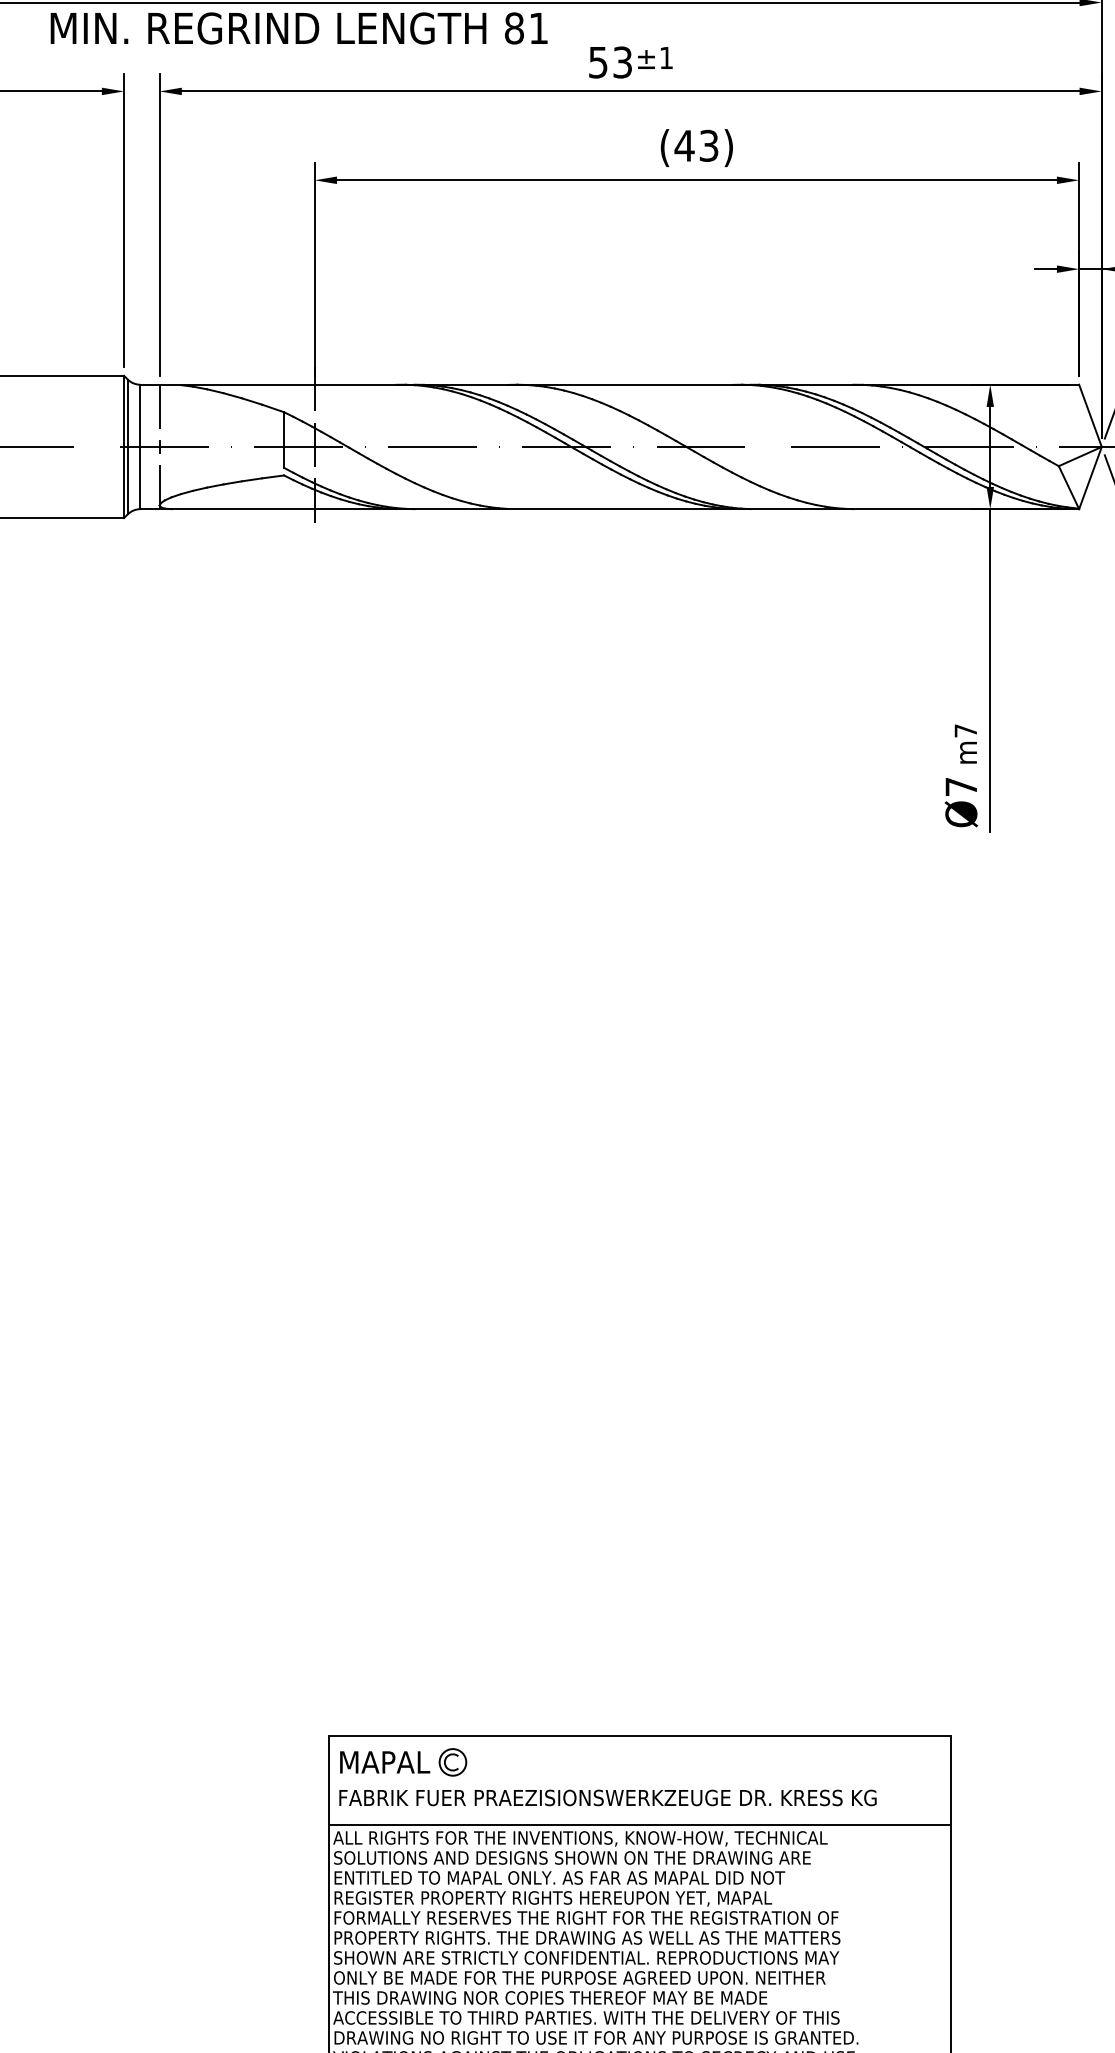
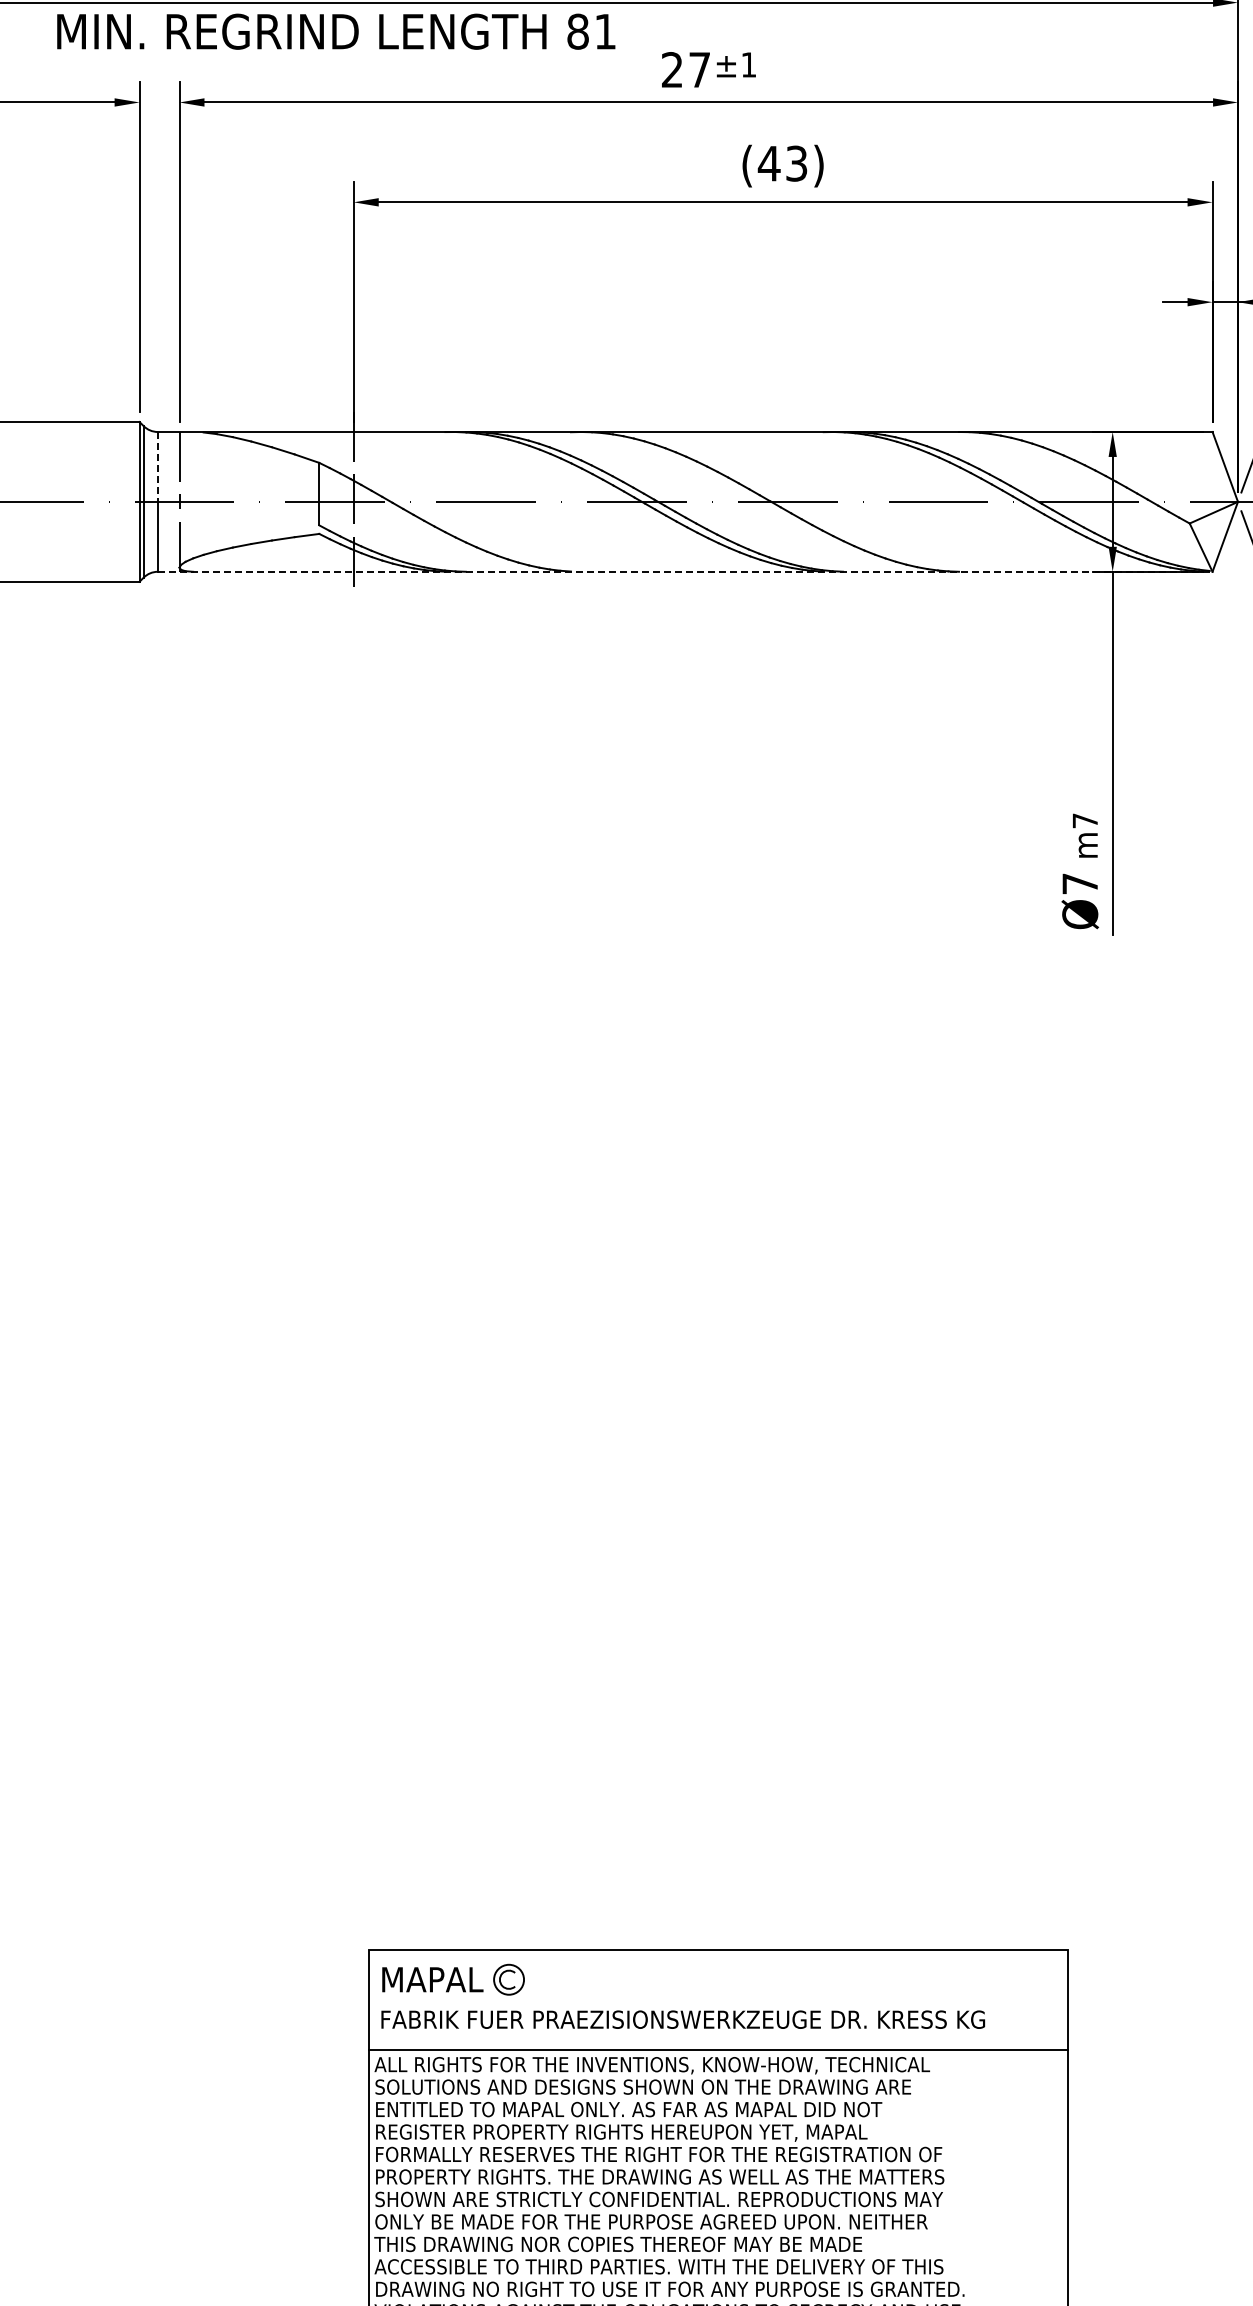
text: (610, 62) -> (686, 70), 53 -> 27
line: (140, 415) -> (157, 466), solid -> dashed
line: (610, 508) -> (685, 571), solid -> dashed

